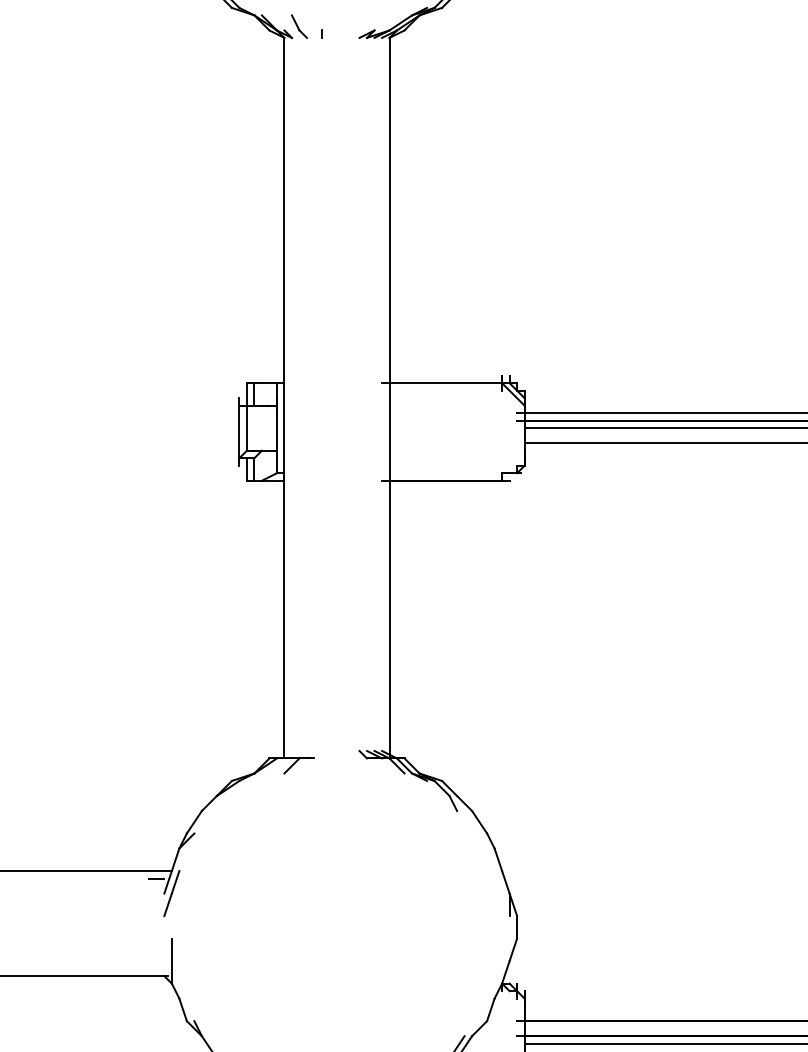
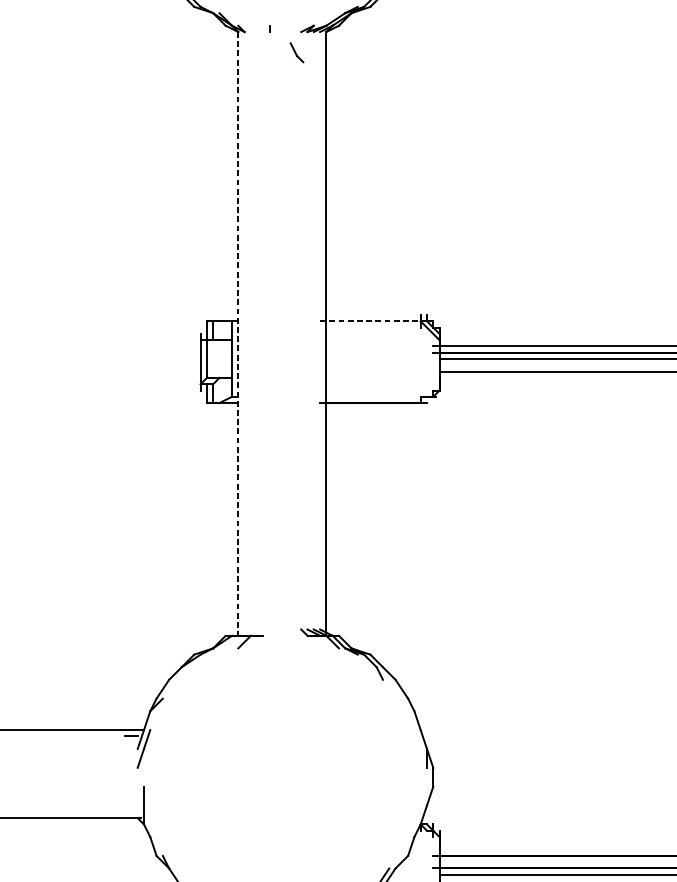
part: (299, 26) -> (297, 52), moved
line: (442, 383) -> (370, 321), solid -> dashed
line: (284, 398) -> (238, 334), solid -> dashed

